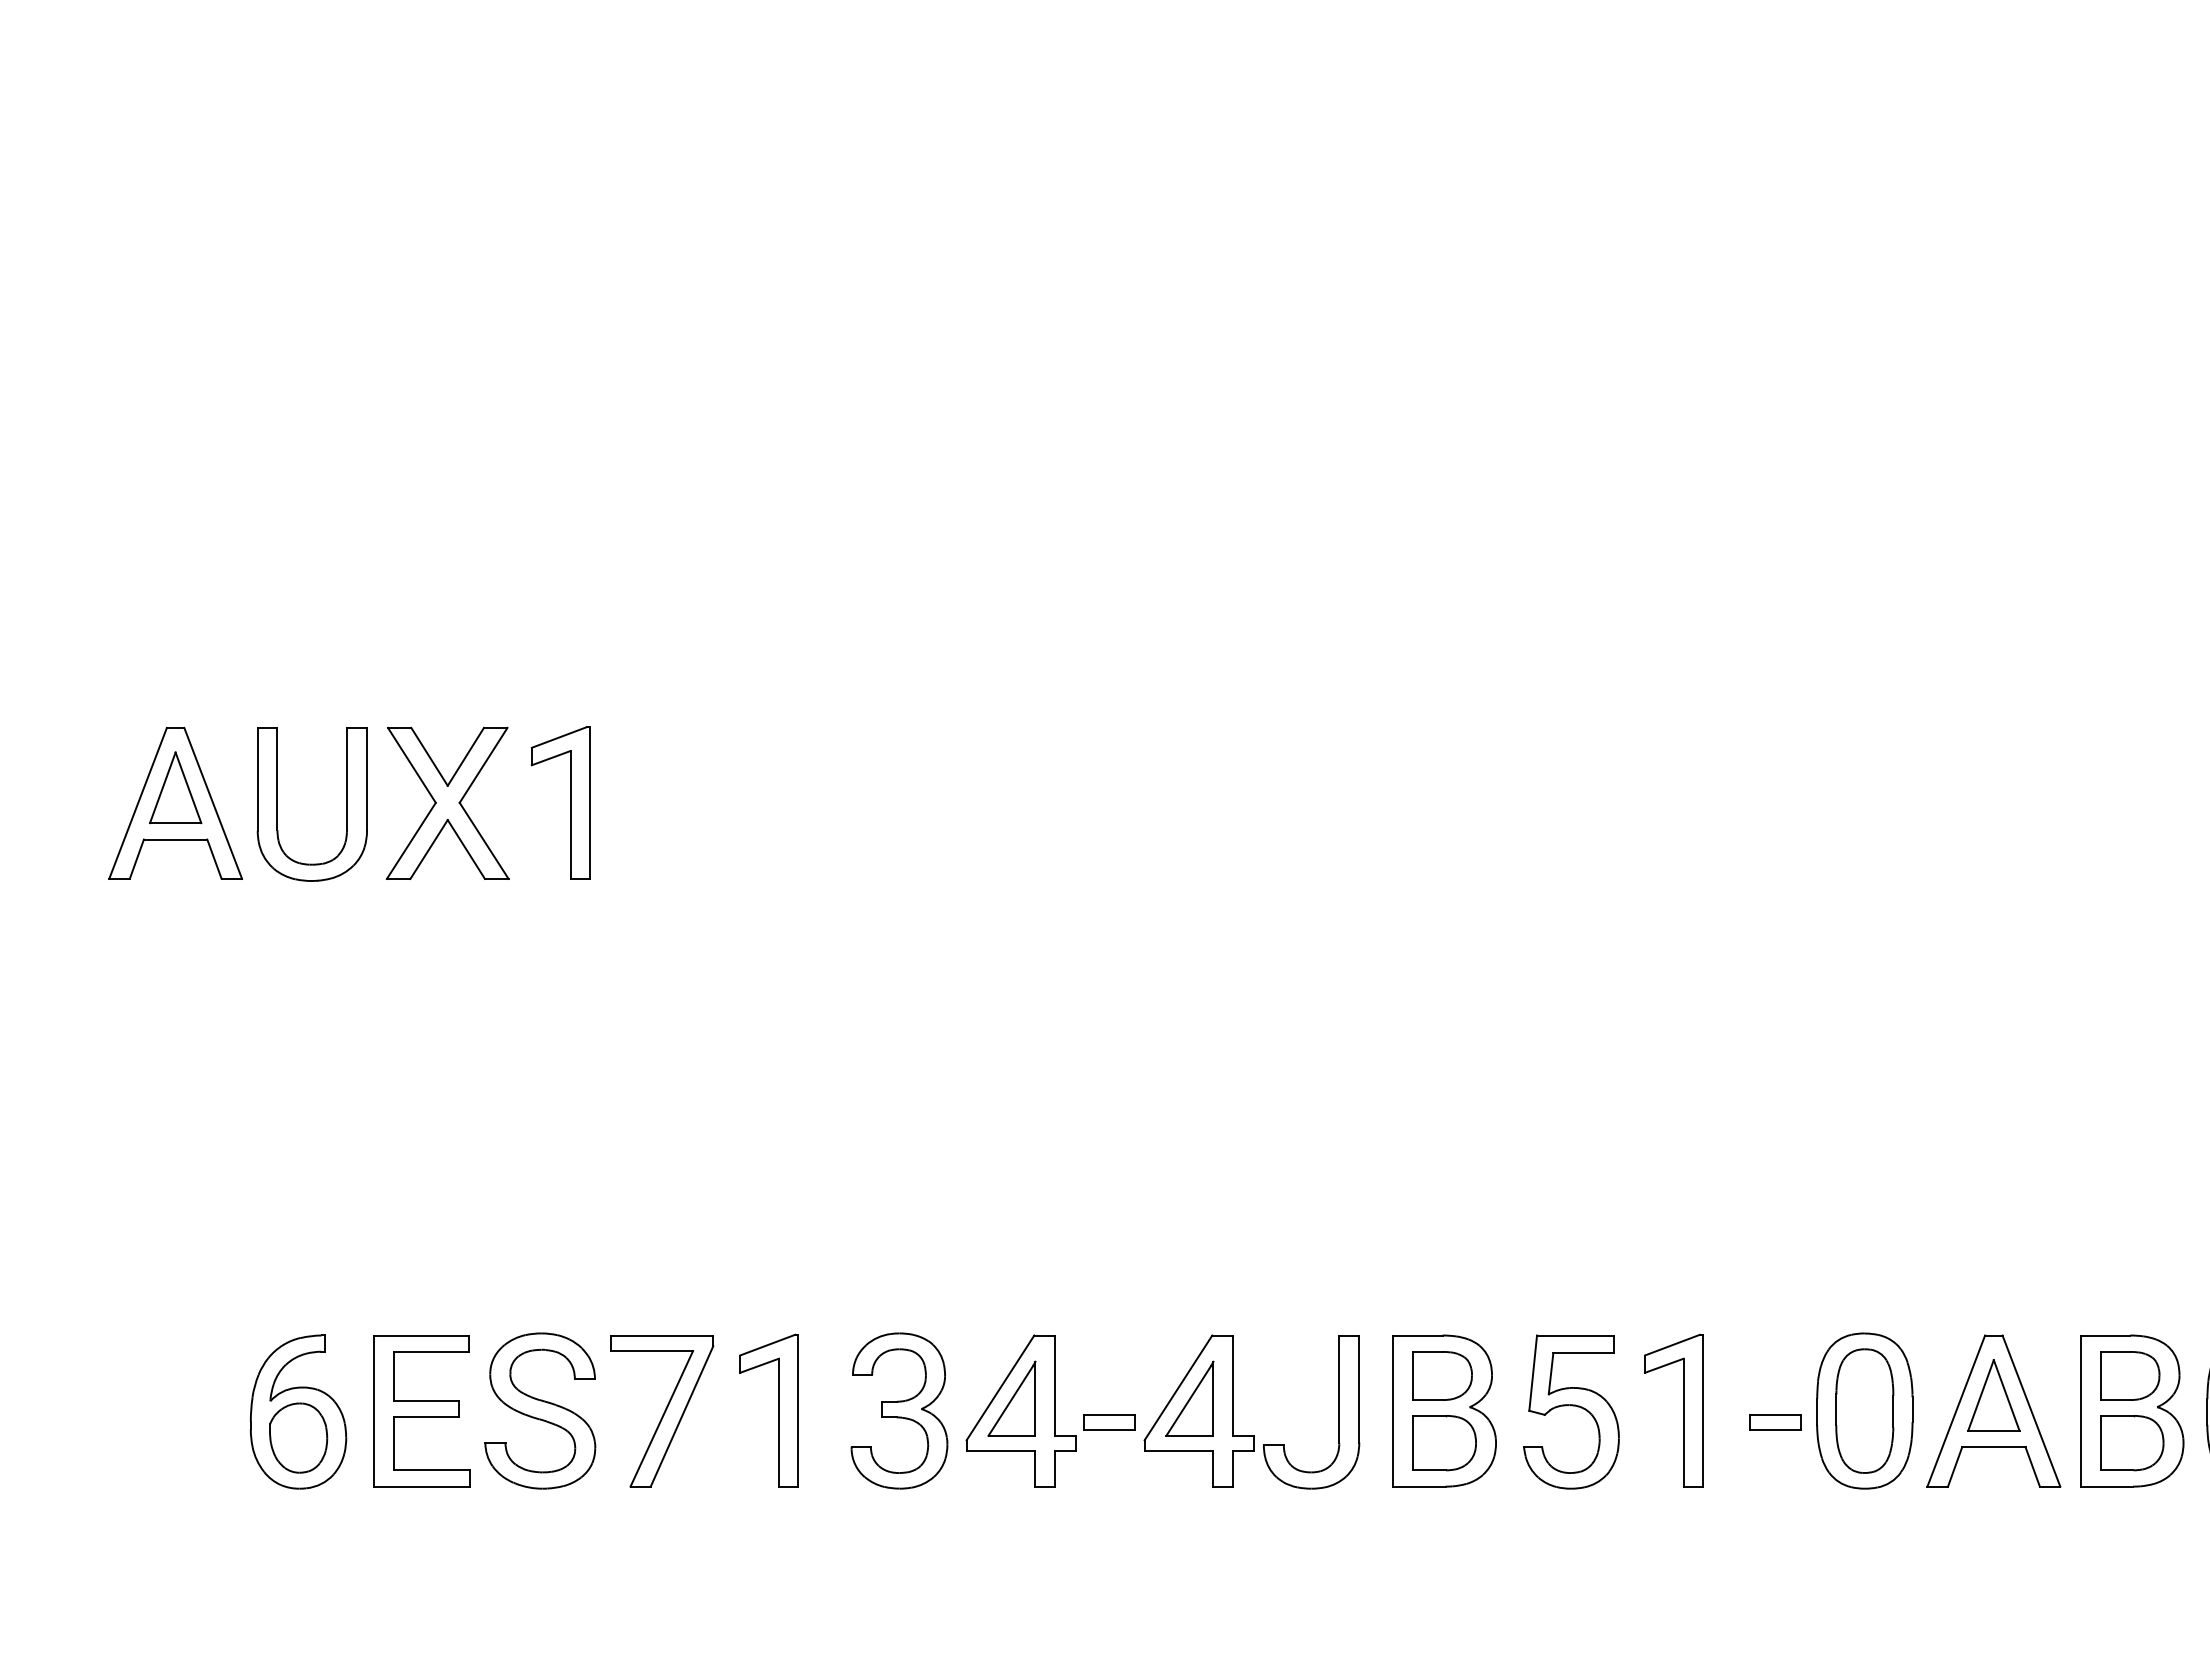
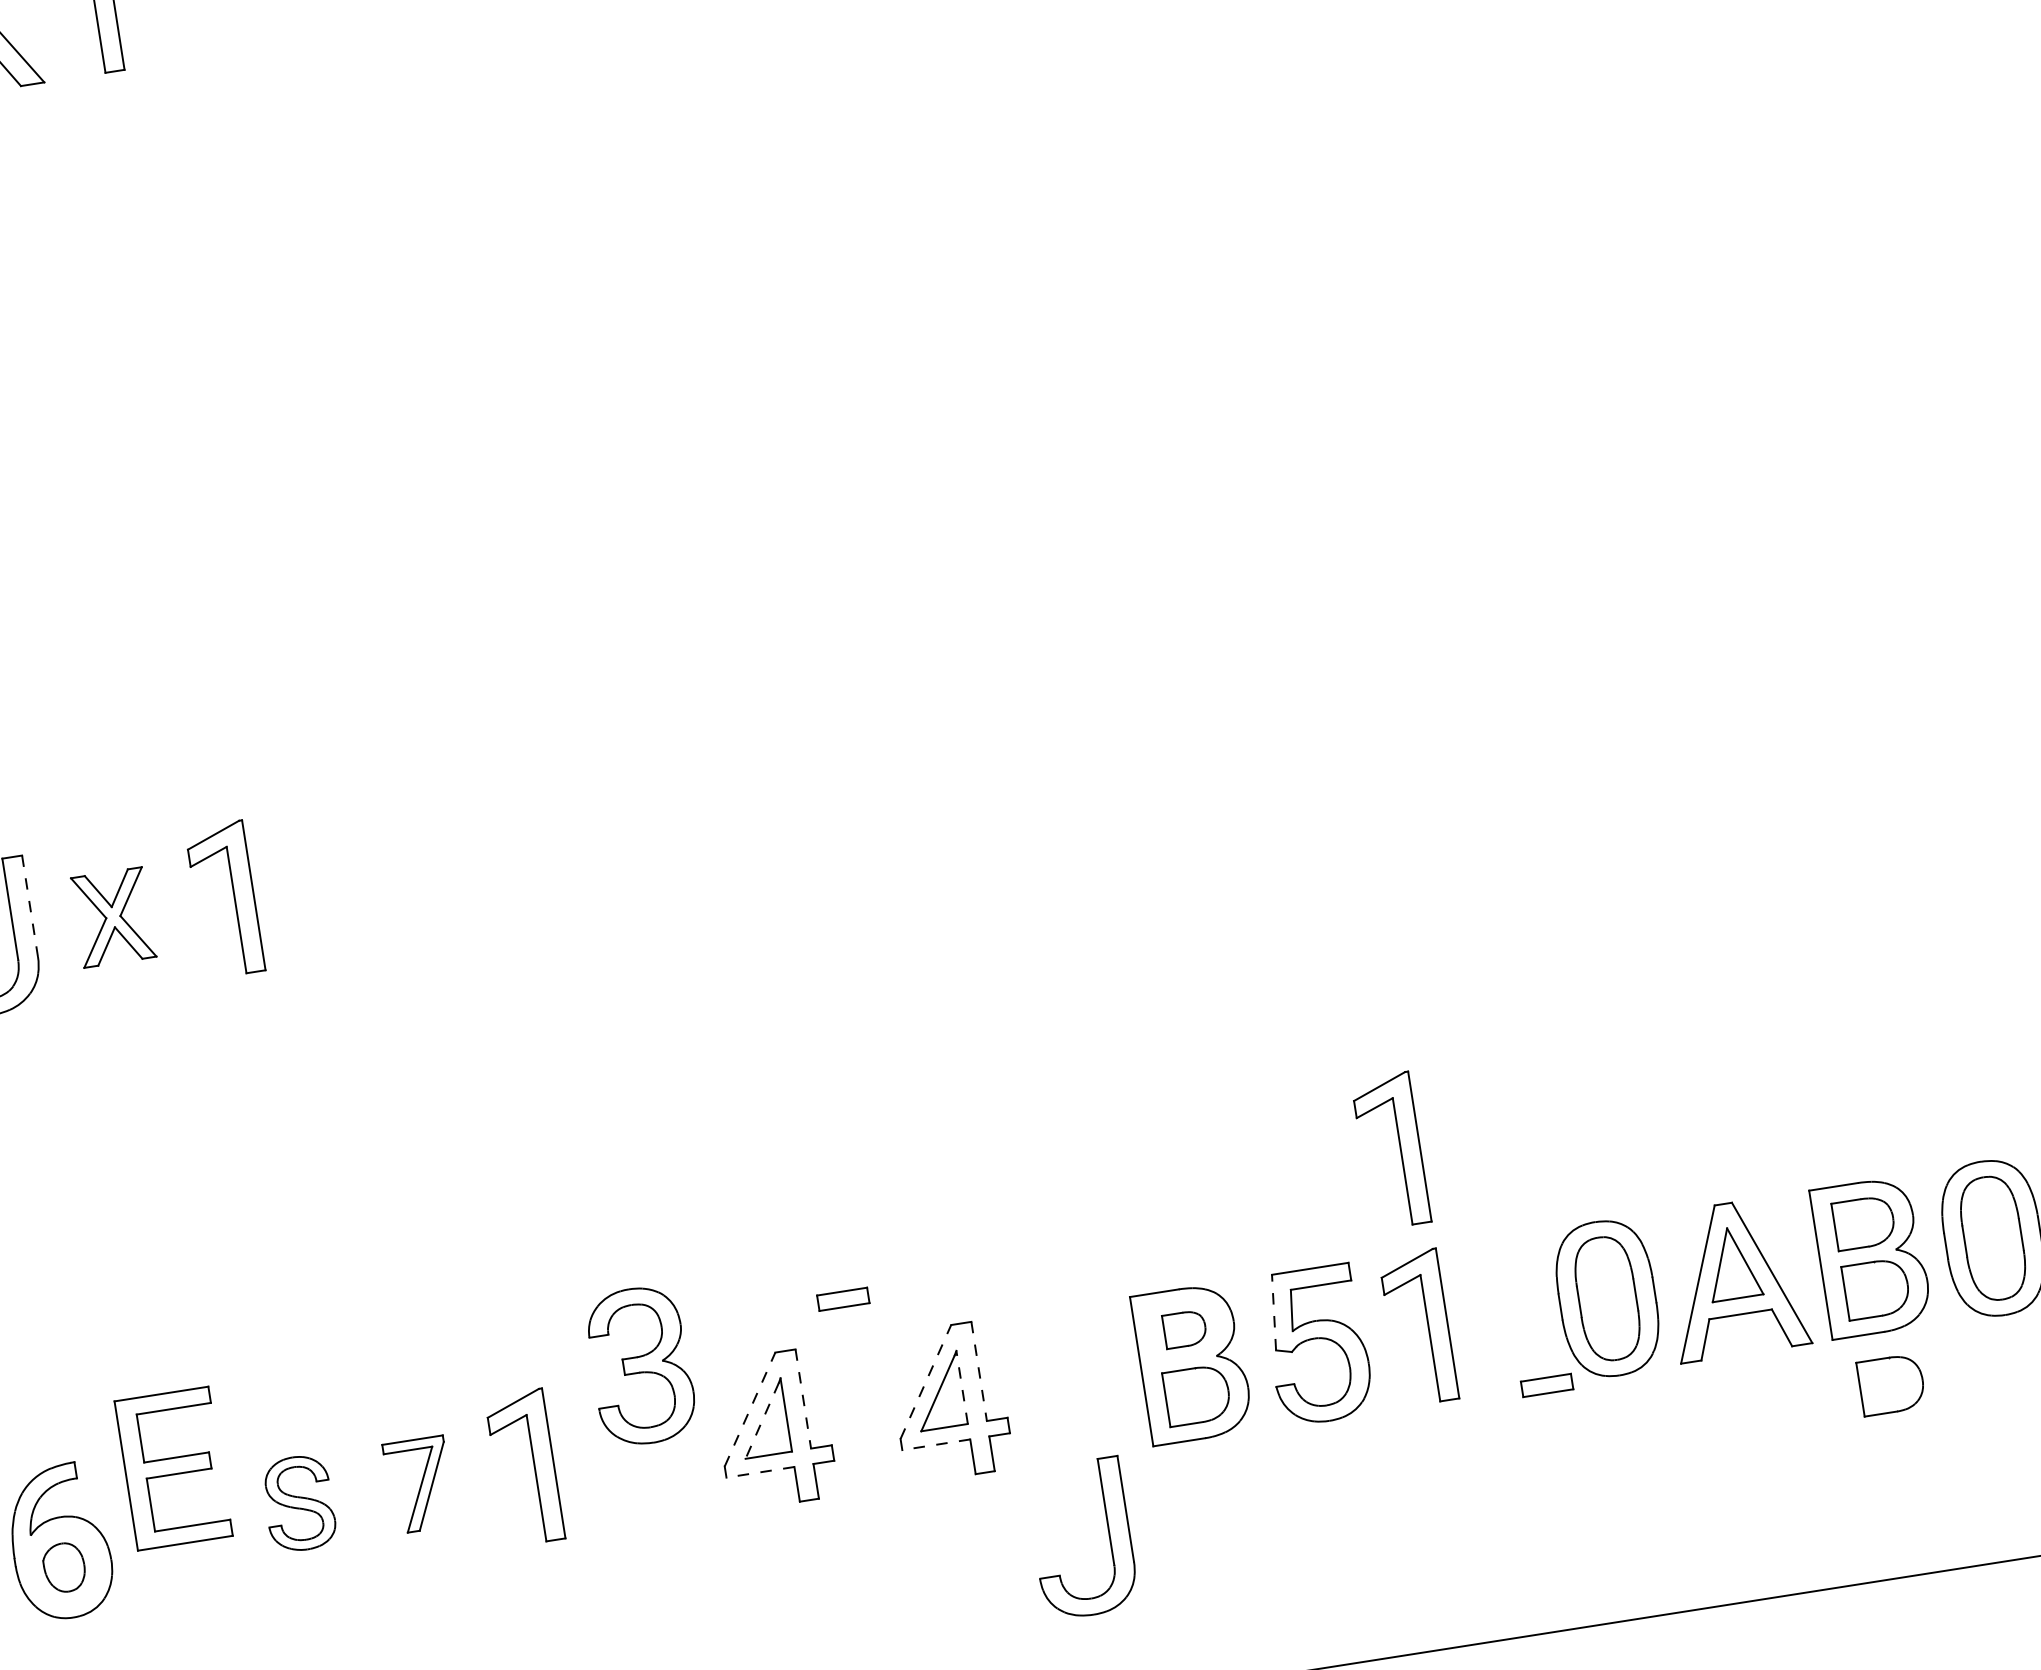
line: (367, 779) -> (30, 906), solid -> dashed
part: (447, 802) -> (113, 916), size x0.6
part: (1683, 1231) -> (1400, 1149), added
line: (1533, 1373) -> (1274, 1312), solid -> dashed
part: (1442, 1375) -> (1184, 1328), size x0.7
line: (1054, 1386) -> (803, 1399), solid -> dashed
line: (1232, 1386) -> (979, 1372), solid -> dashed
line: (1000, 1387) -> (749, 1409), solid -> dashed
line: (1178, 1387) -> (925, 1381), solid -> dashed
line: (1213, 1398) -> (962, 1387), solid -> dashed
line: (1010, 1401) -> (762, 1421), solid -> dashed
part: (540, 1410) -> (299, 1503), size x0.6
part: (899, 1410) -> (640, 1365), moved
part: (421, 1411) -> (173, 1469), moved
part: (662, 1411) -> (419, 1485), size x0.6
part: (1338, 1412) -> (1108, 1535), moved
part: (1109, 1422) -> (843, 1299), moved
part: (1775, 1422) -> (1546, 1385), moved
part: (298, 1437) -> (64, 1567), size x0.7
line: (1000, 1451) -> (759, 1472), solid -> dashed
line: (1178, 1451) -> (935, 1444), solid -> dashed
part: (2132, 1540) -> (1892, 1385), added

